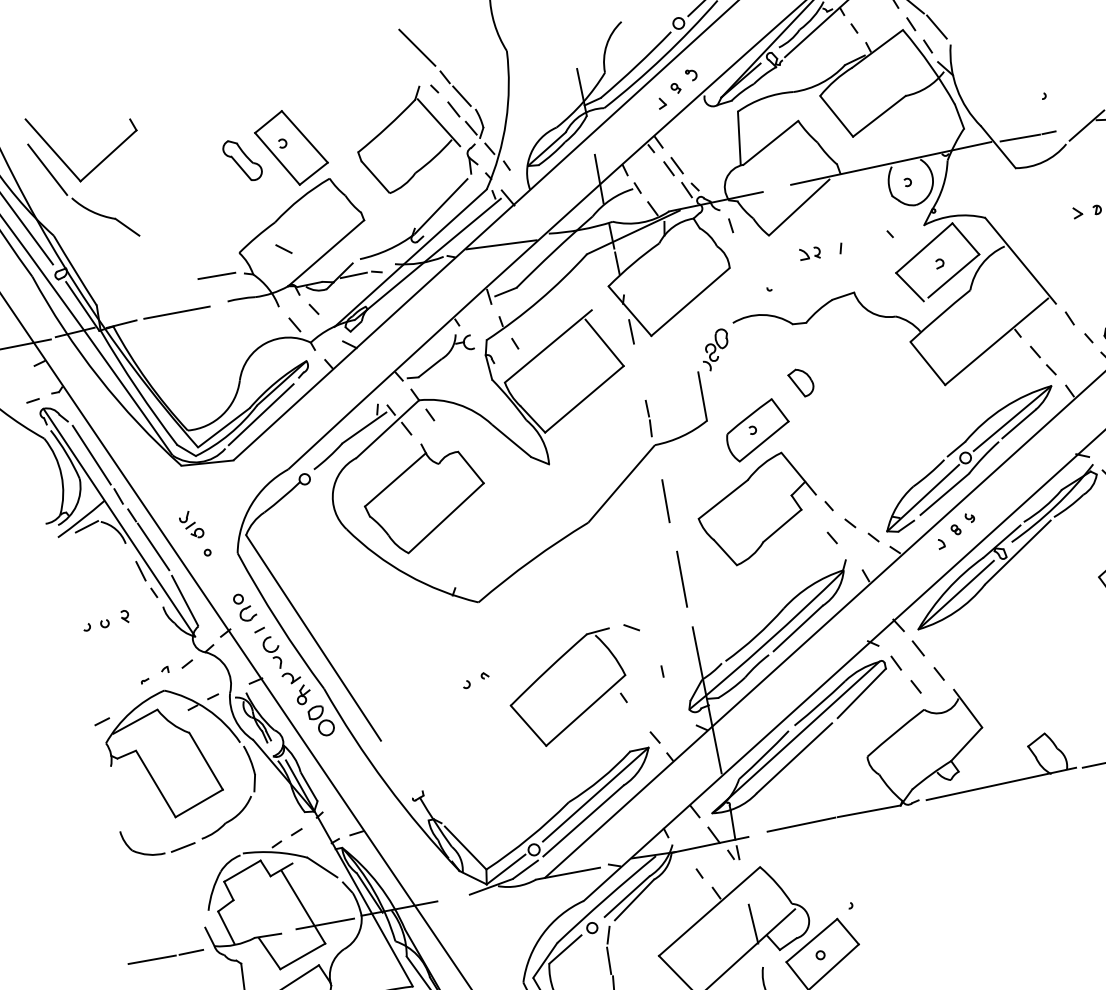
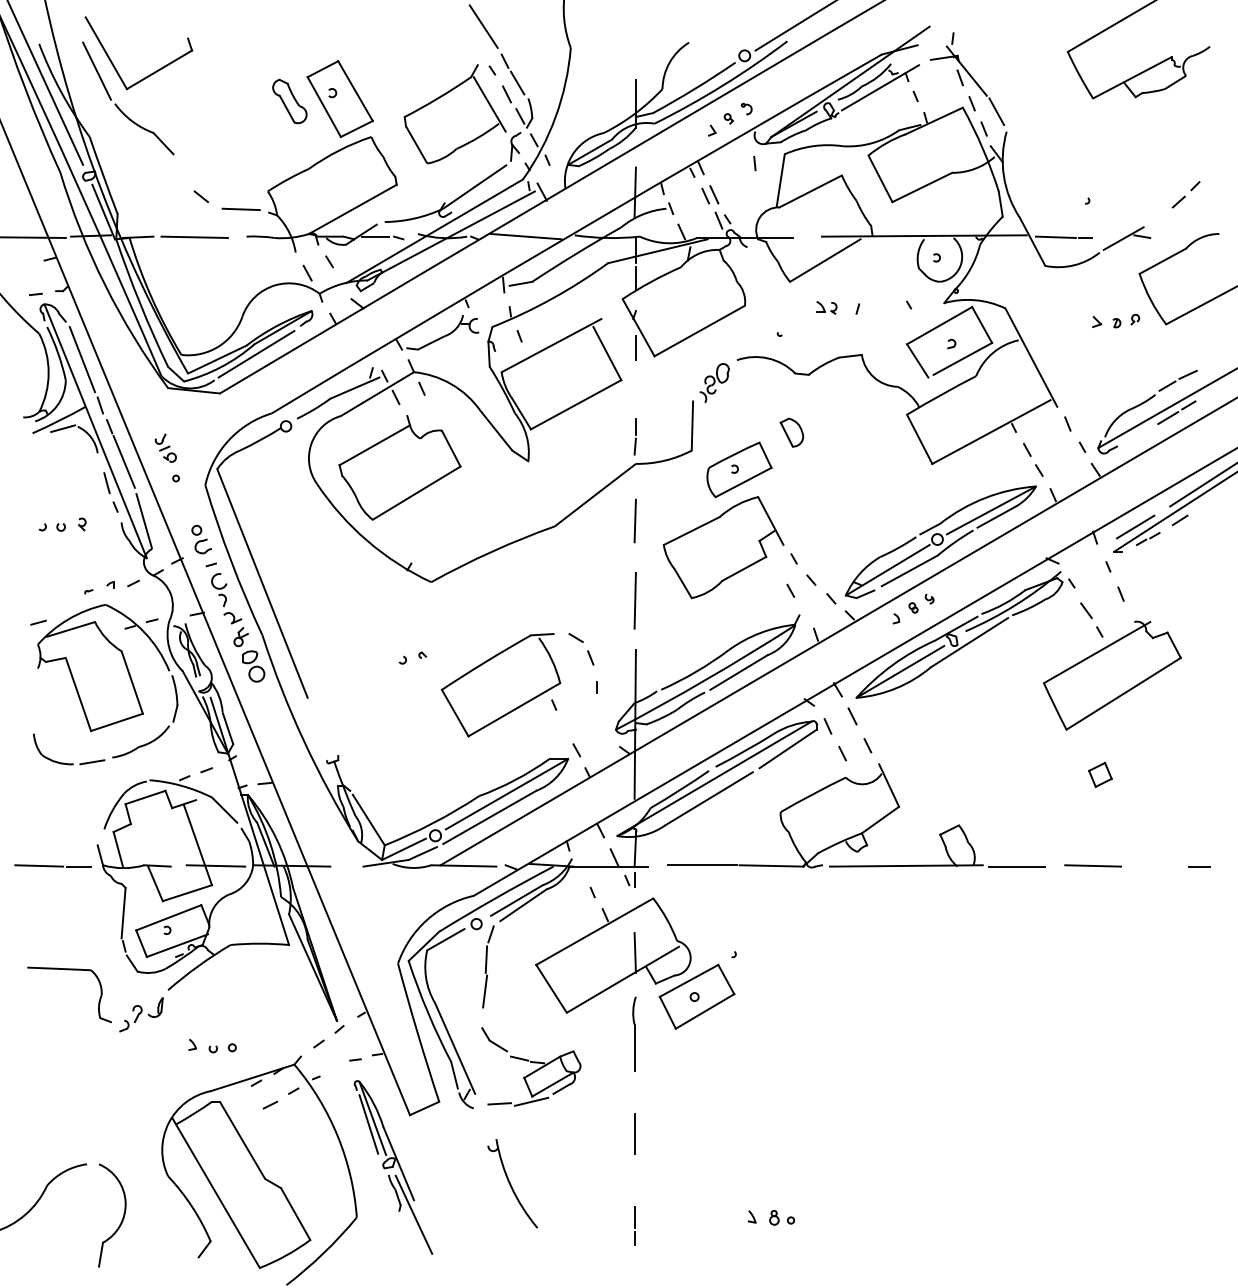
line: (730, 225) -> (754, 163), moved
line: (283, 249) -> (200, 196), moved
line: (649, 643) -> (590, 657), added

